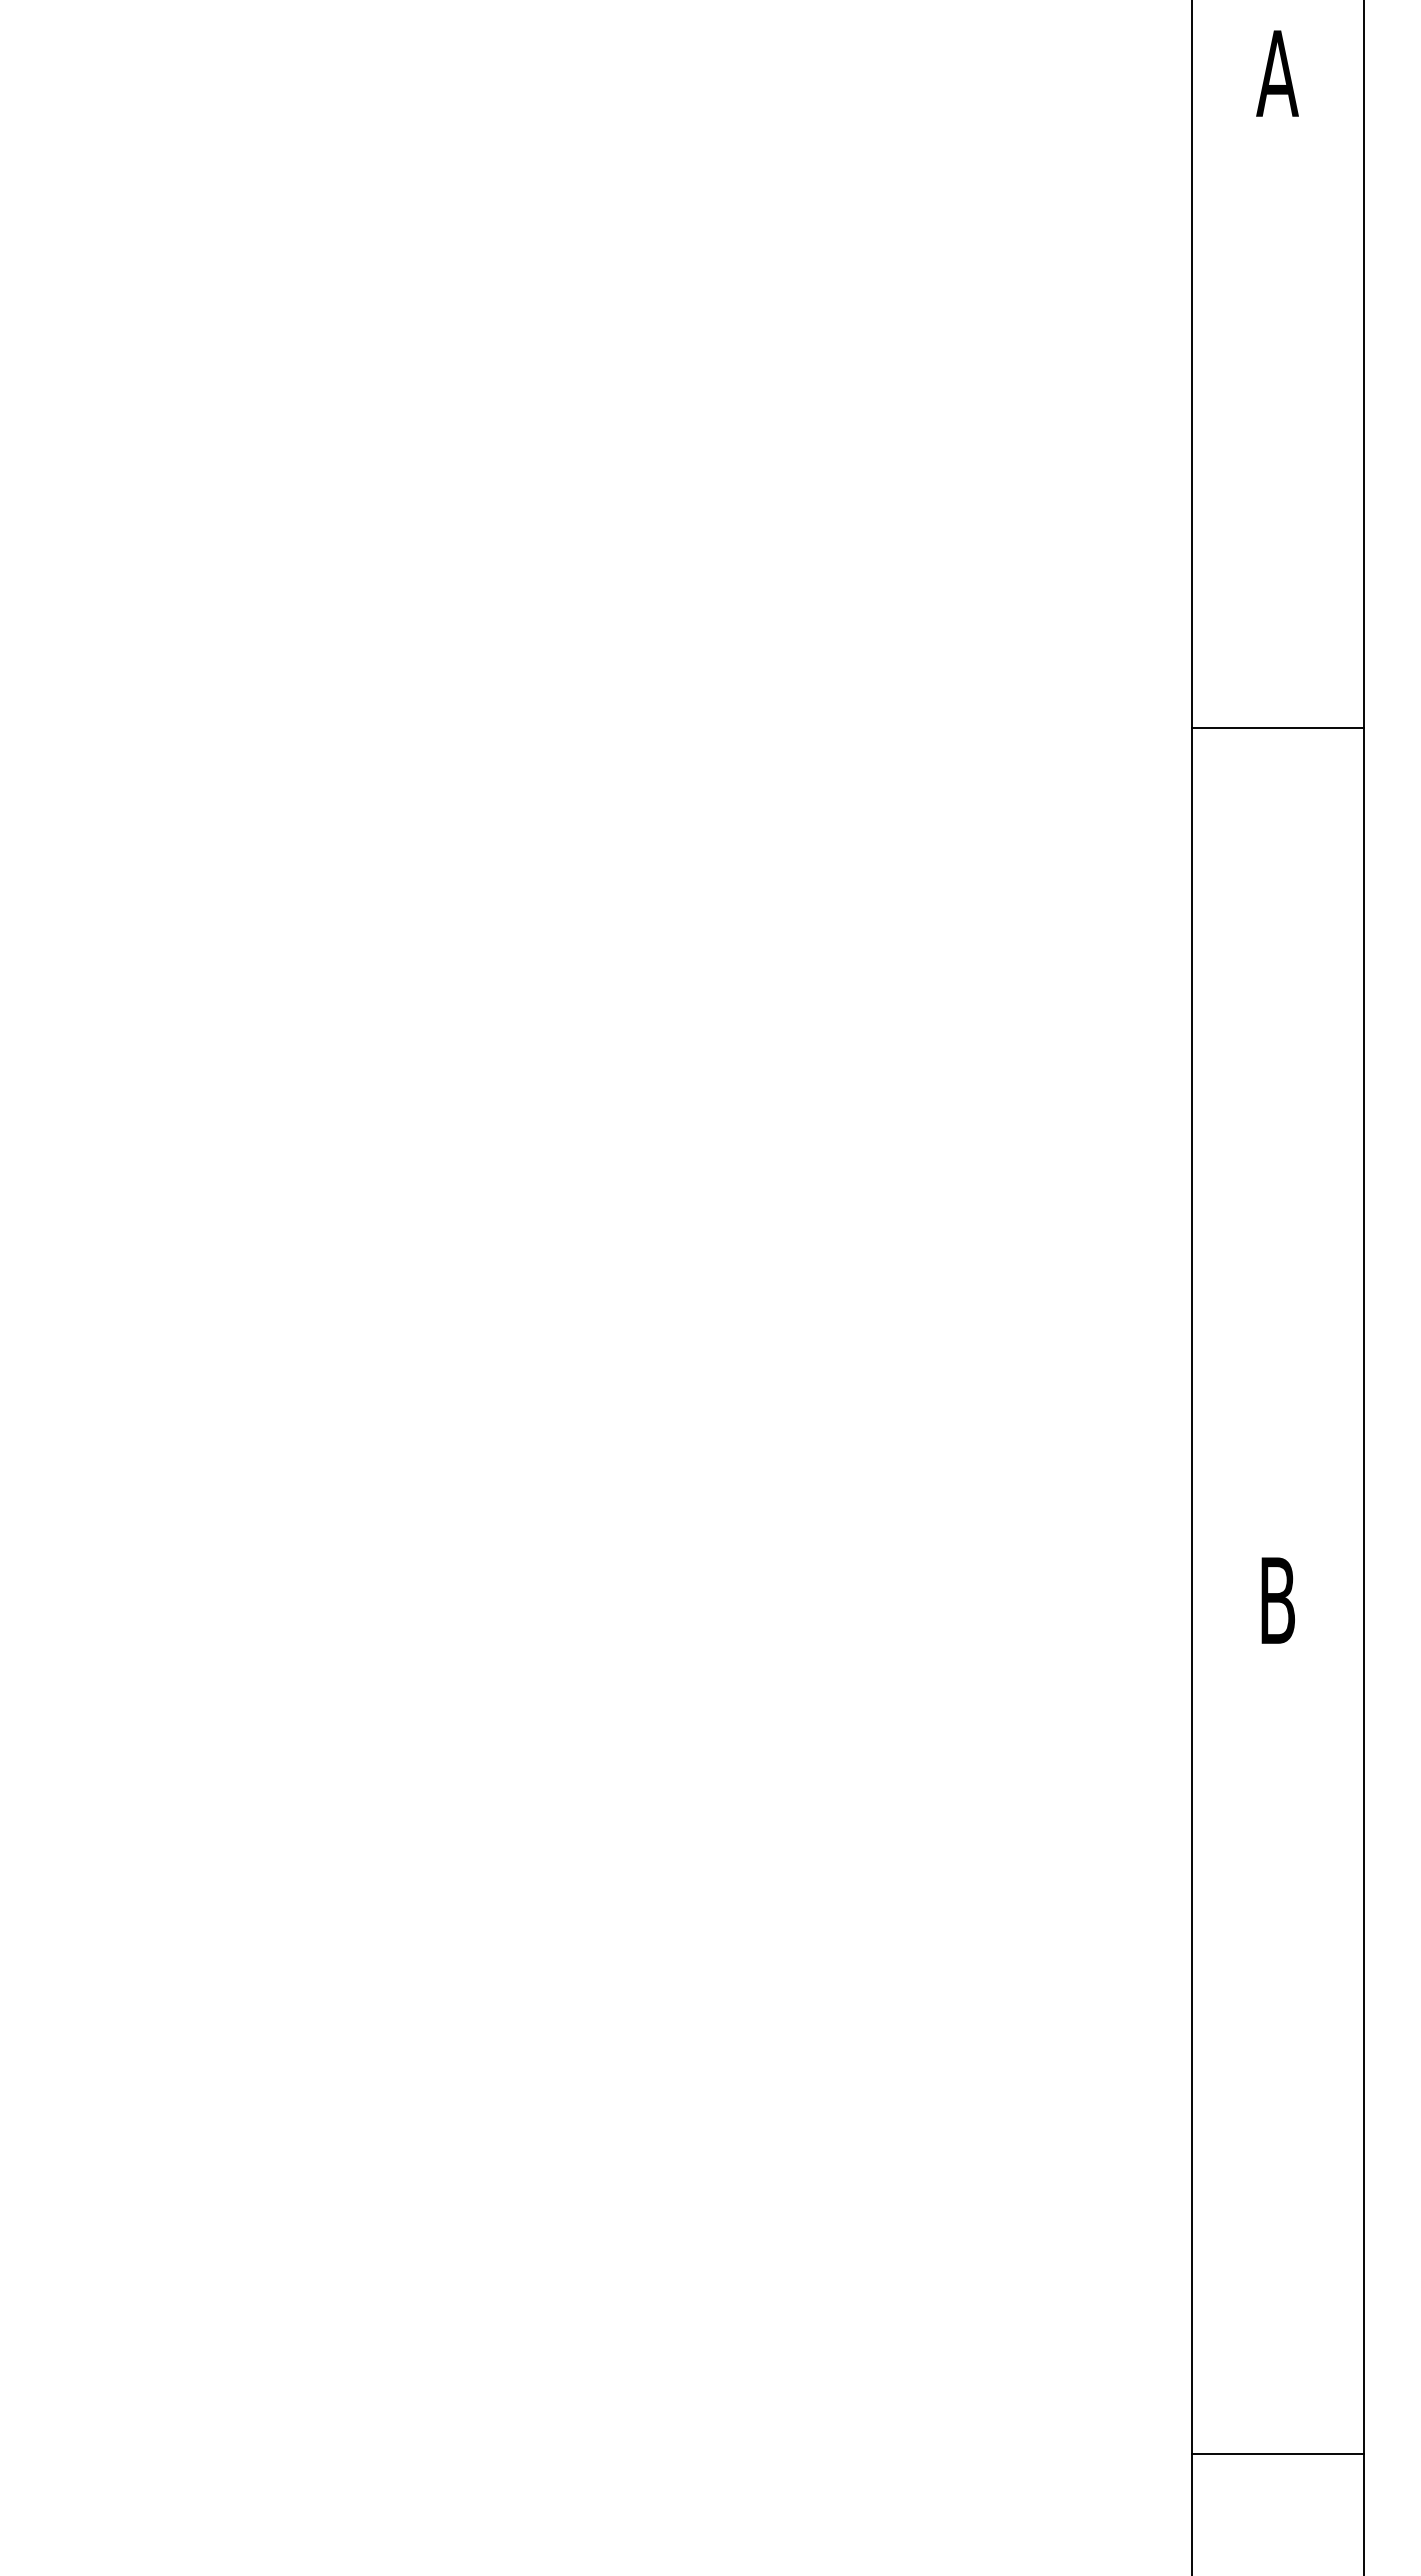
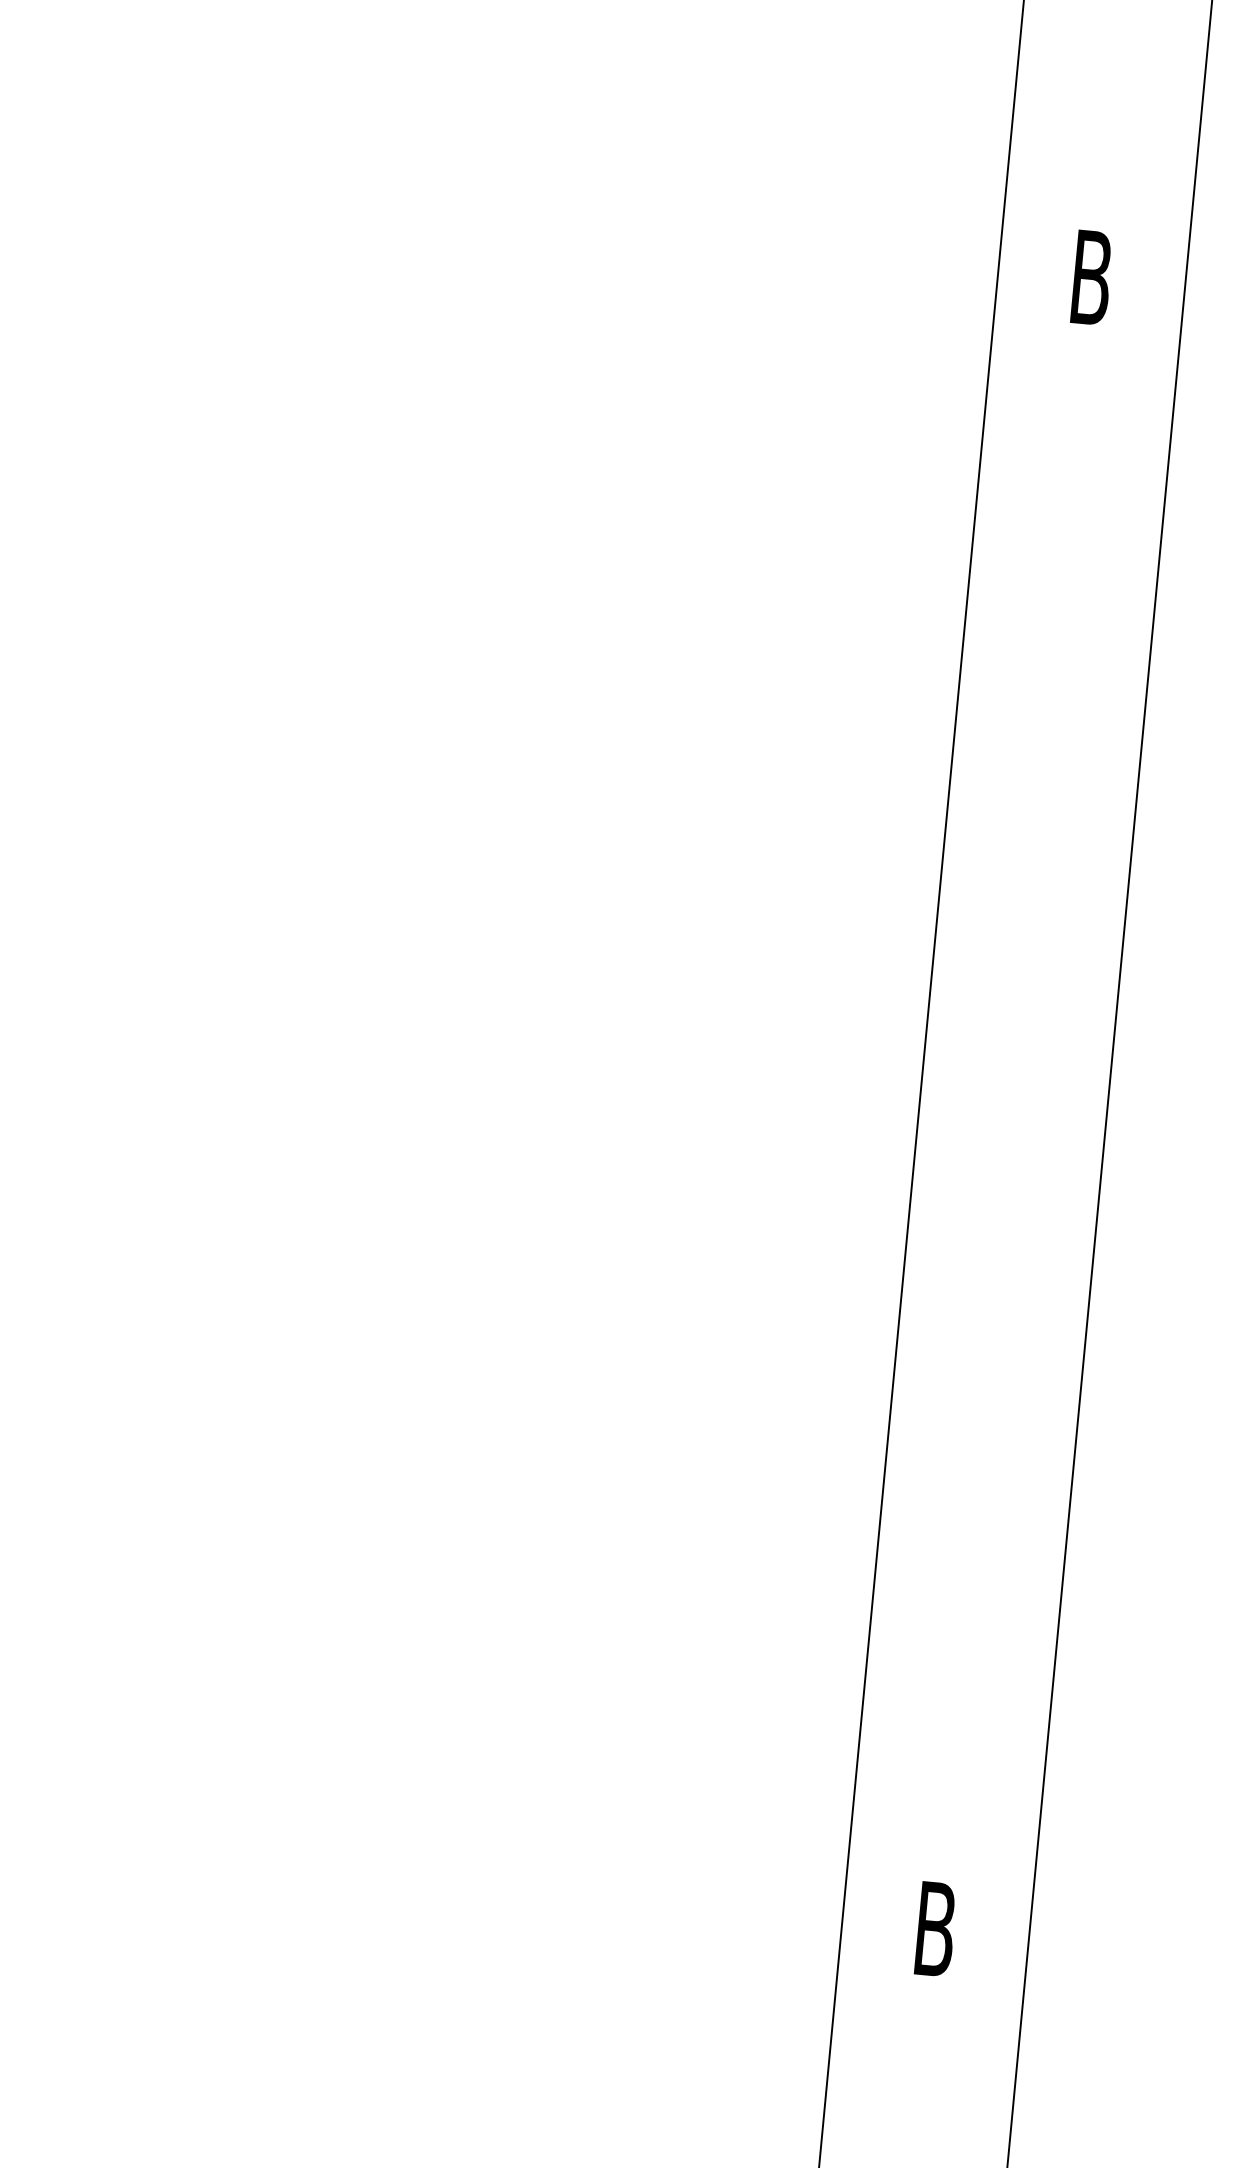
text: (1277, 73) -> (1091, 277), A -> B
line: (1277, 728) -> (1024, 986), removed

